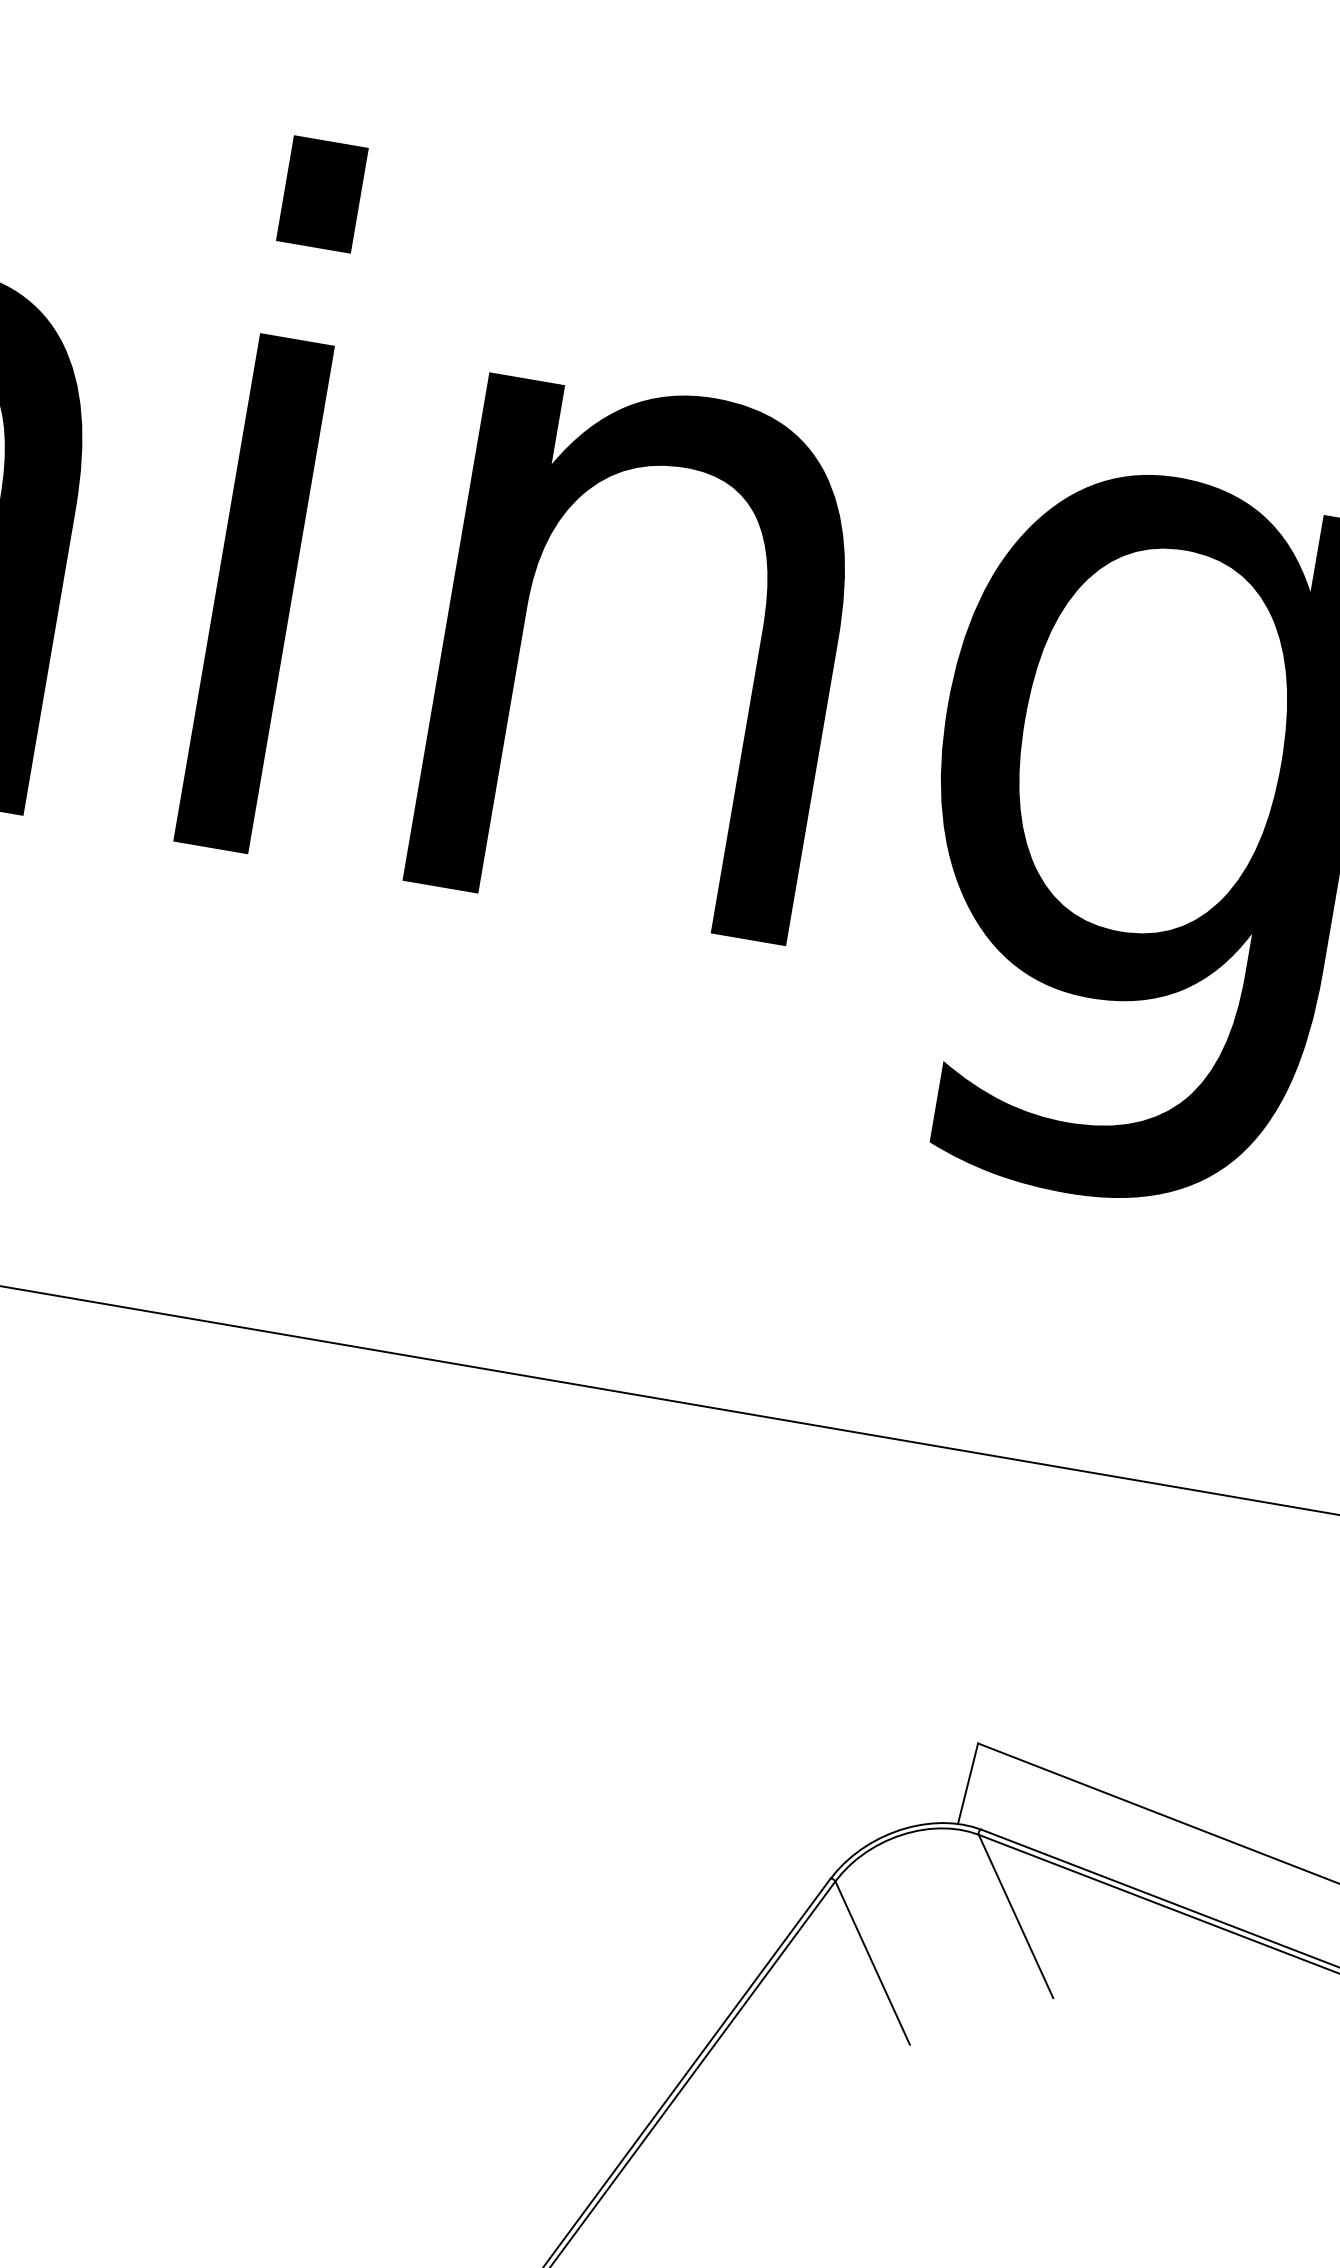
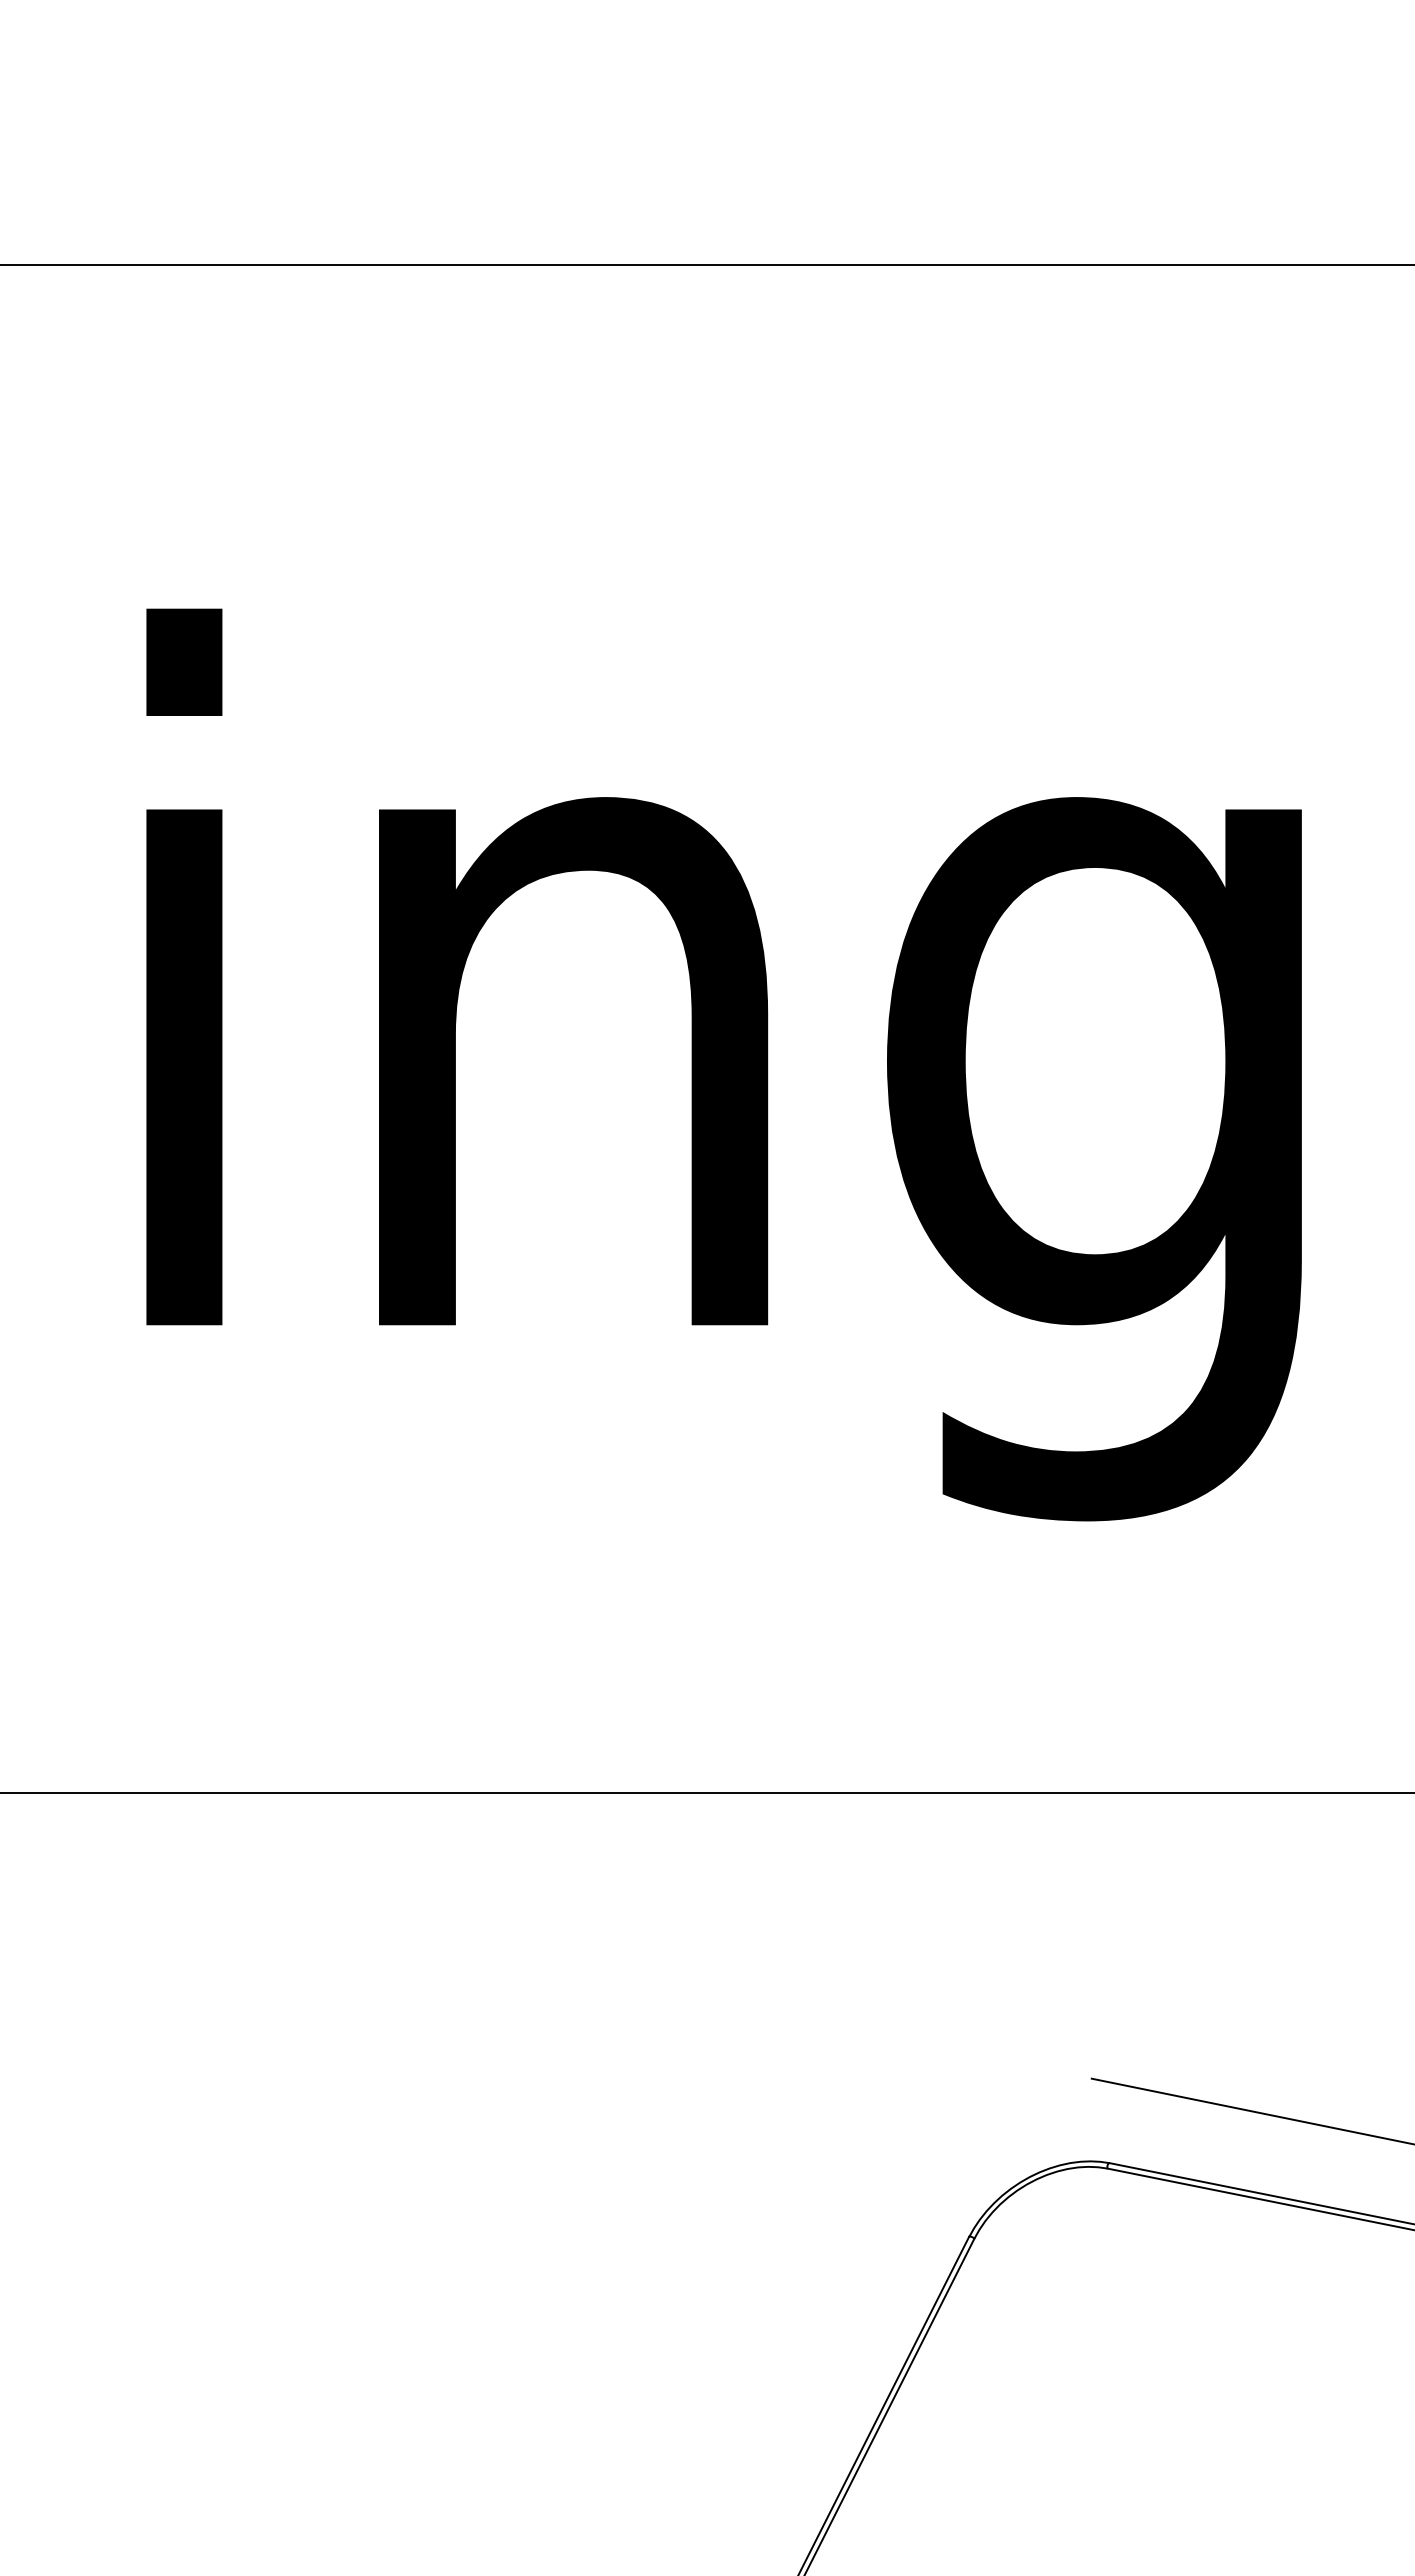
line: (968, 1783) -> (1088, 2119), removed
line: (1015, 1915) -> (1157, 2242), removed
line: (872, 1962) -> (1024, 2312), removed

